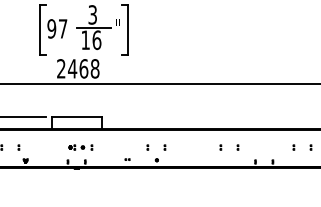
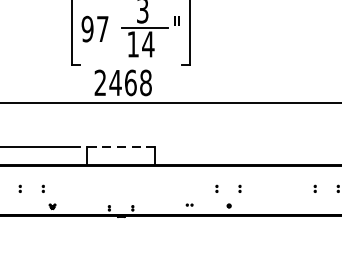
text: (96, 40) -> (147, 44), 16 -> 14
line: (77, 116) -> (122, 147), solid -> dashed
part: (80, 147) -> (126, 188), removed

